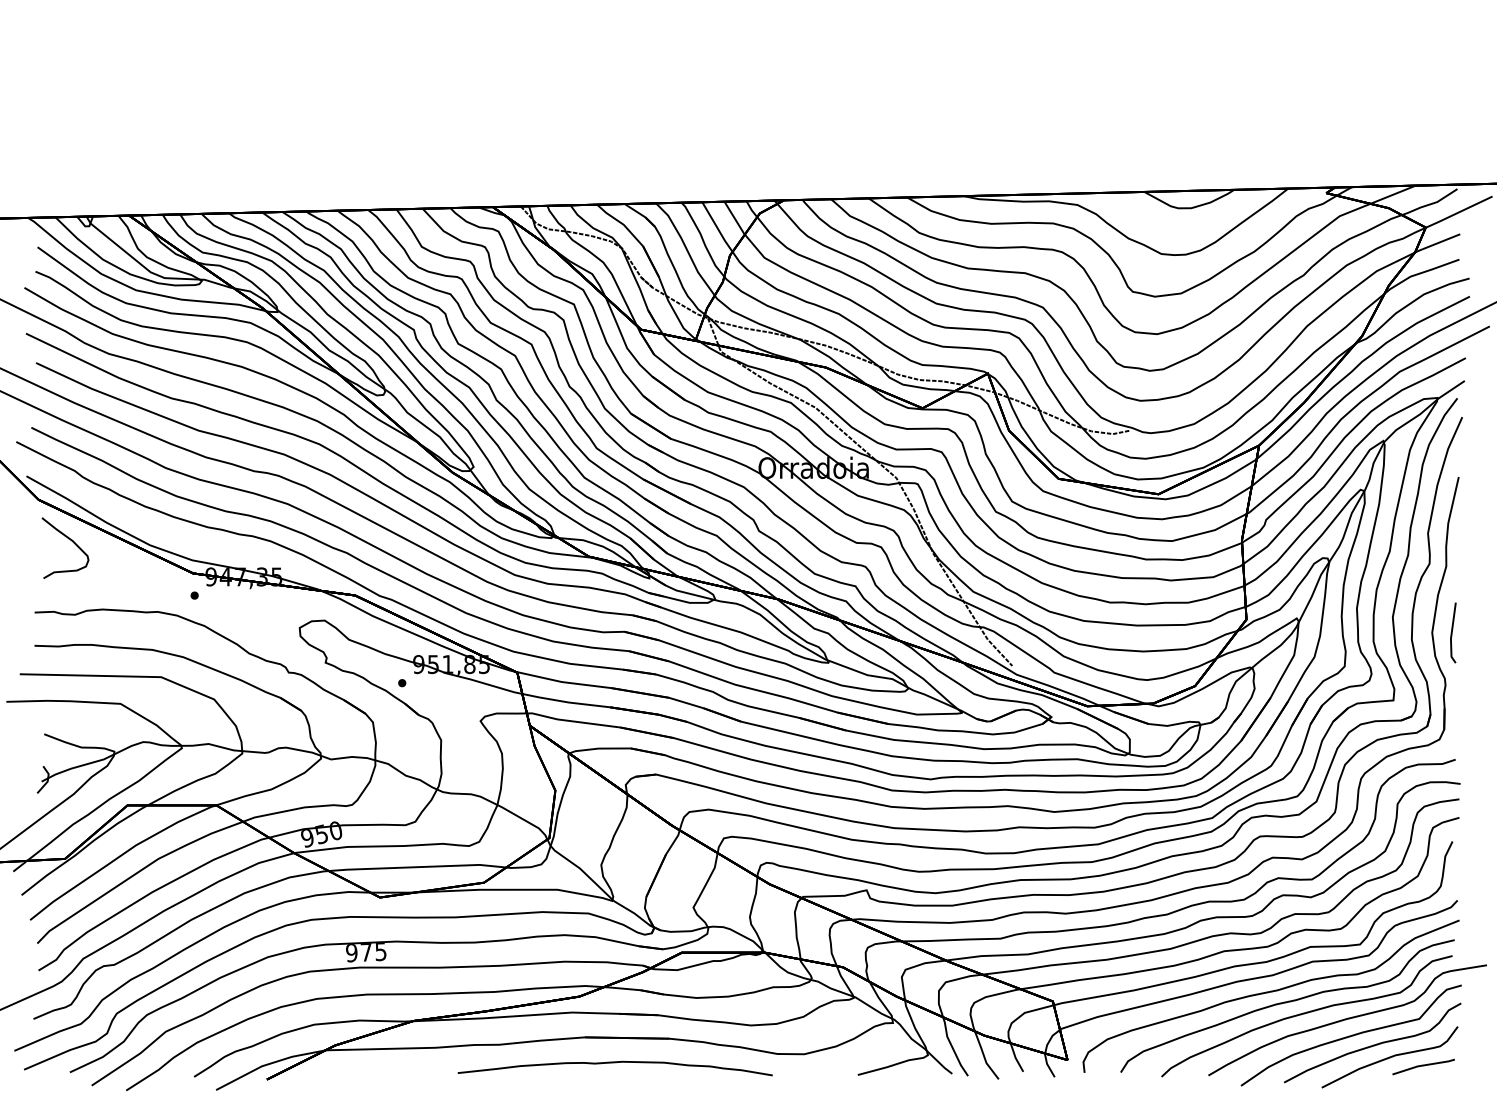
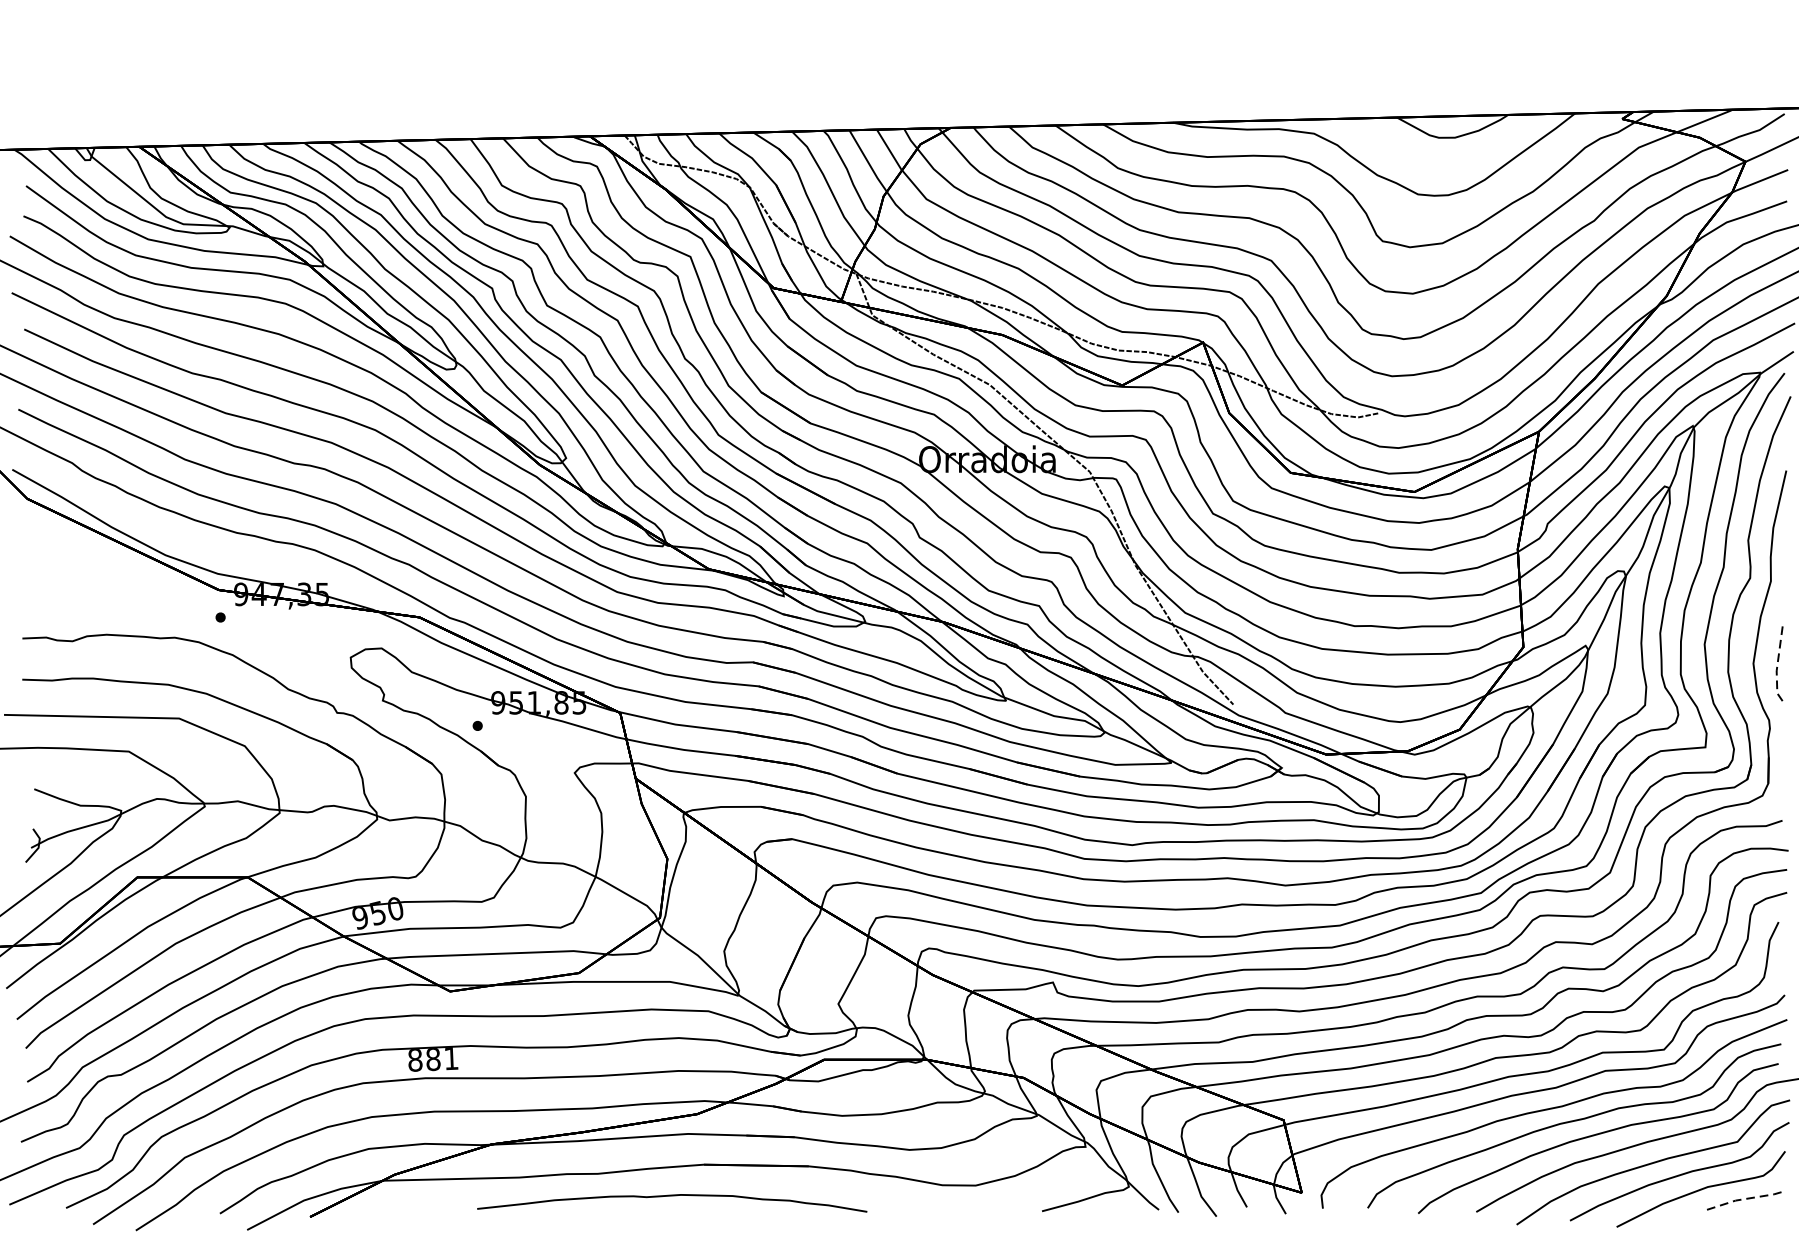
curve: (71, 541) -> (68, 550), removed
line: (1451, 634) -> (1777, 665), solid -> dashed
text: (366, 952) -> (433, 1059), 975 -> 881
curve: (614, 1063) -> (671, 1197), moved
line: (1423, 1065) -> (1742, 1199), solid -> dashed

